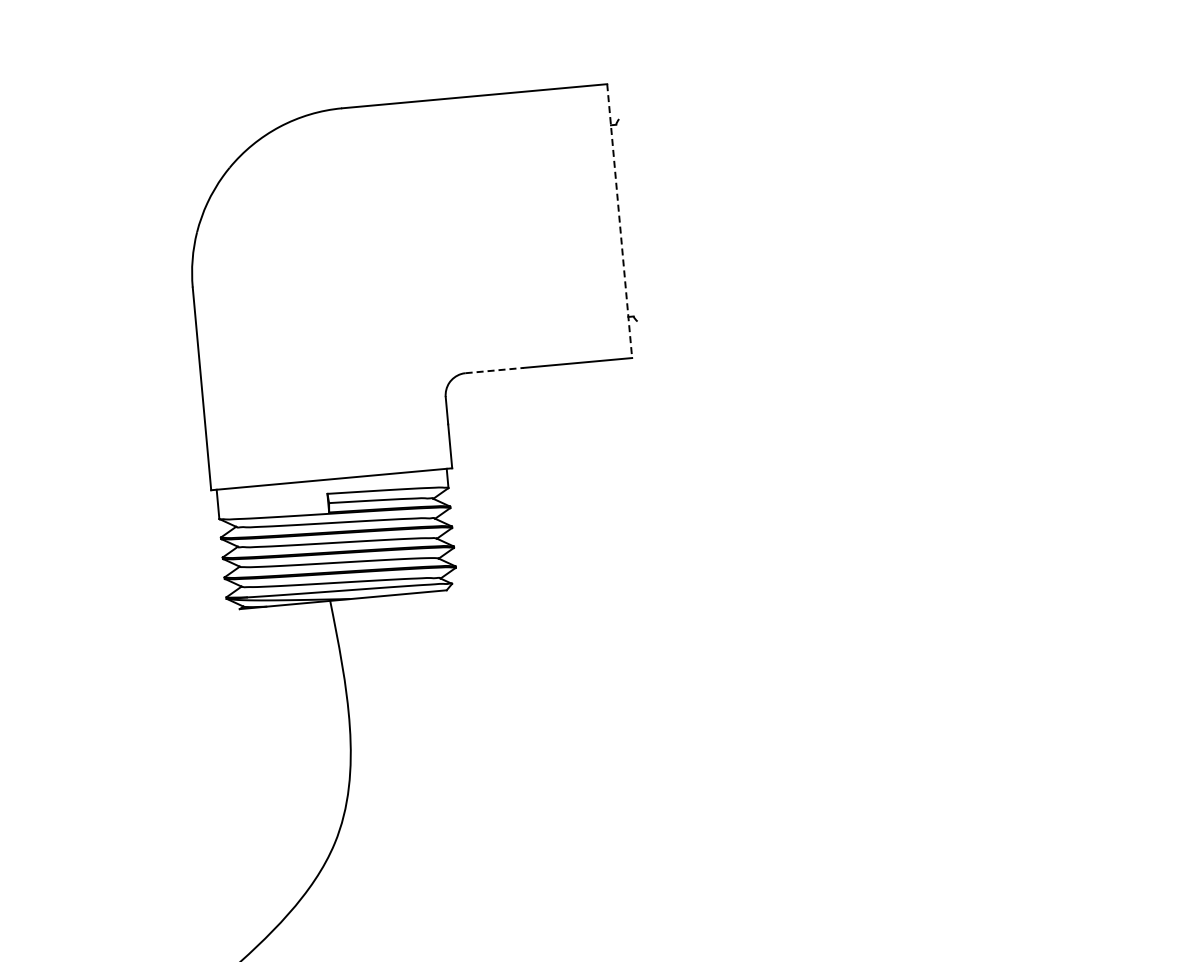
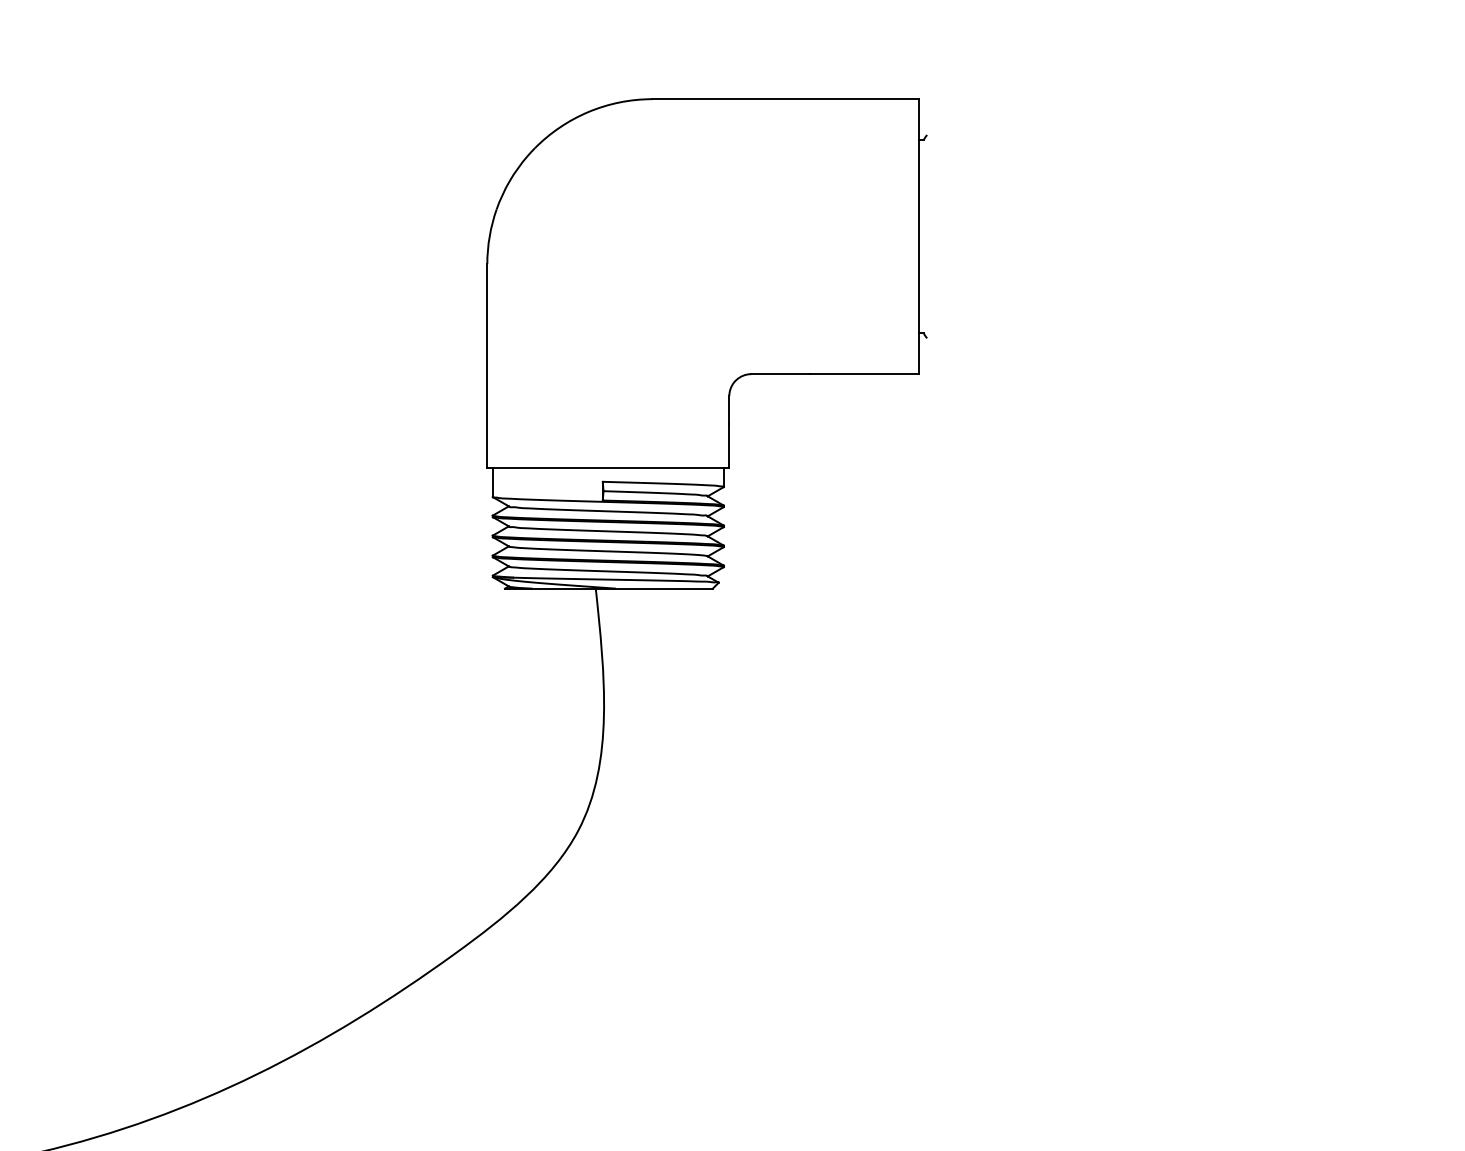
line: (619, 221) -> (918, 237), dashed -> solid
line: (494, 370) -> (780, 374), dashed -> solid

